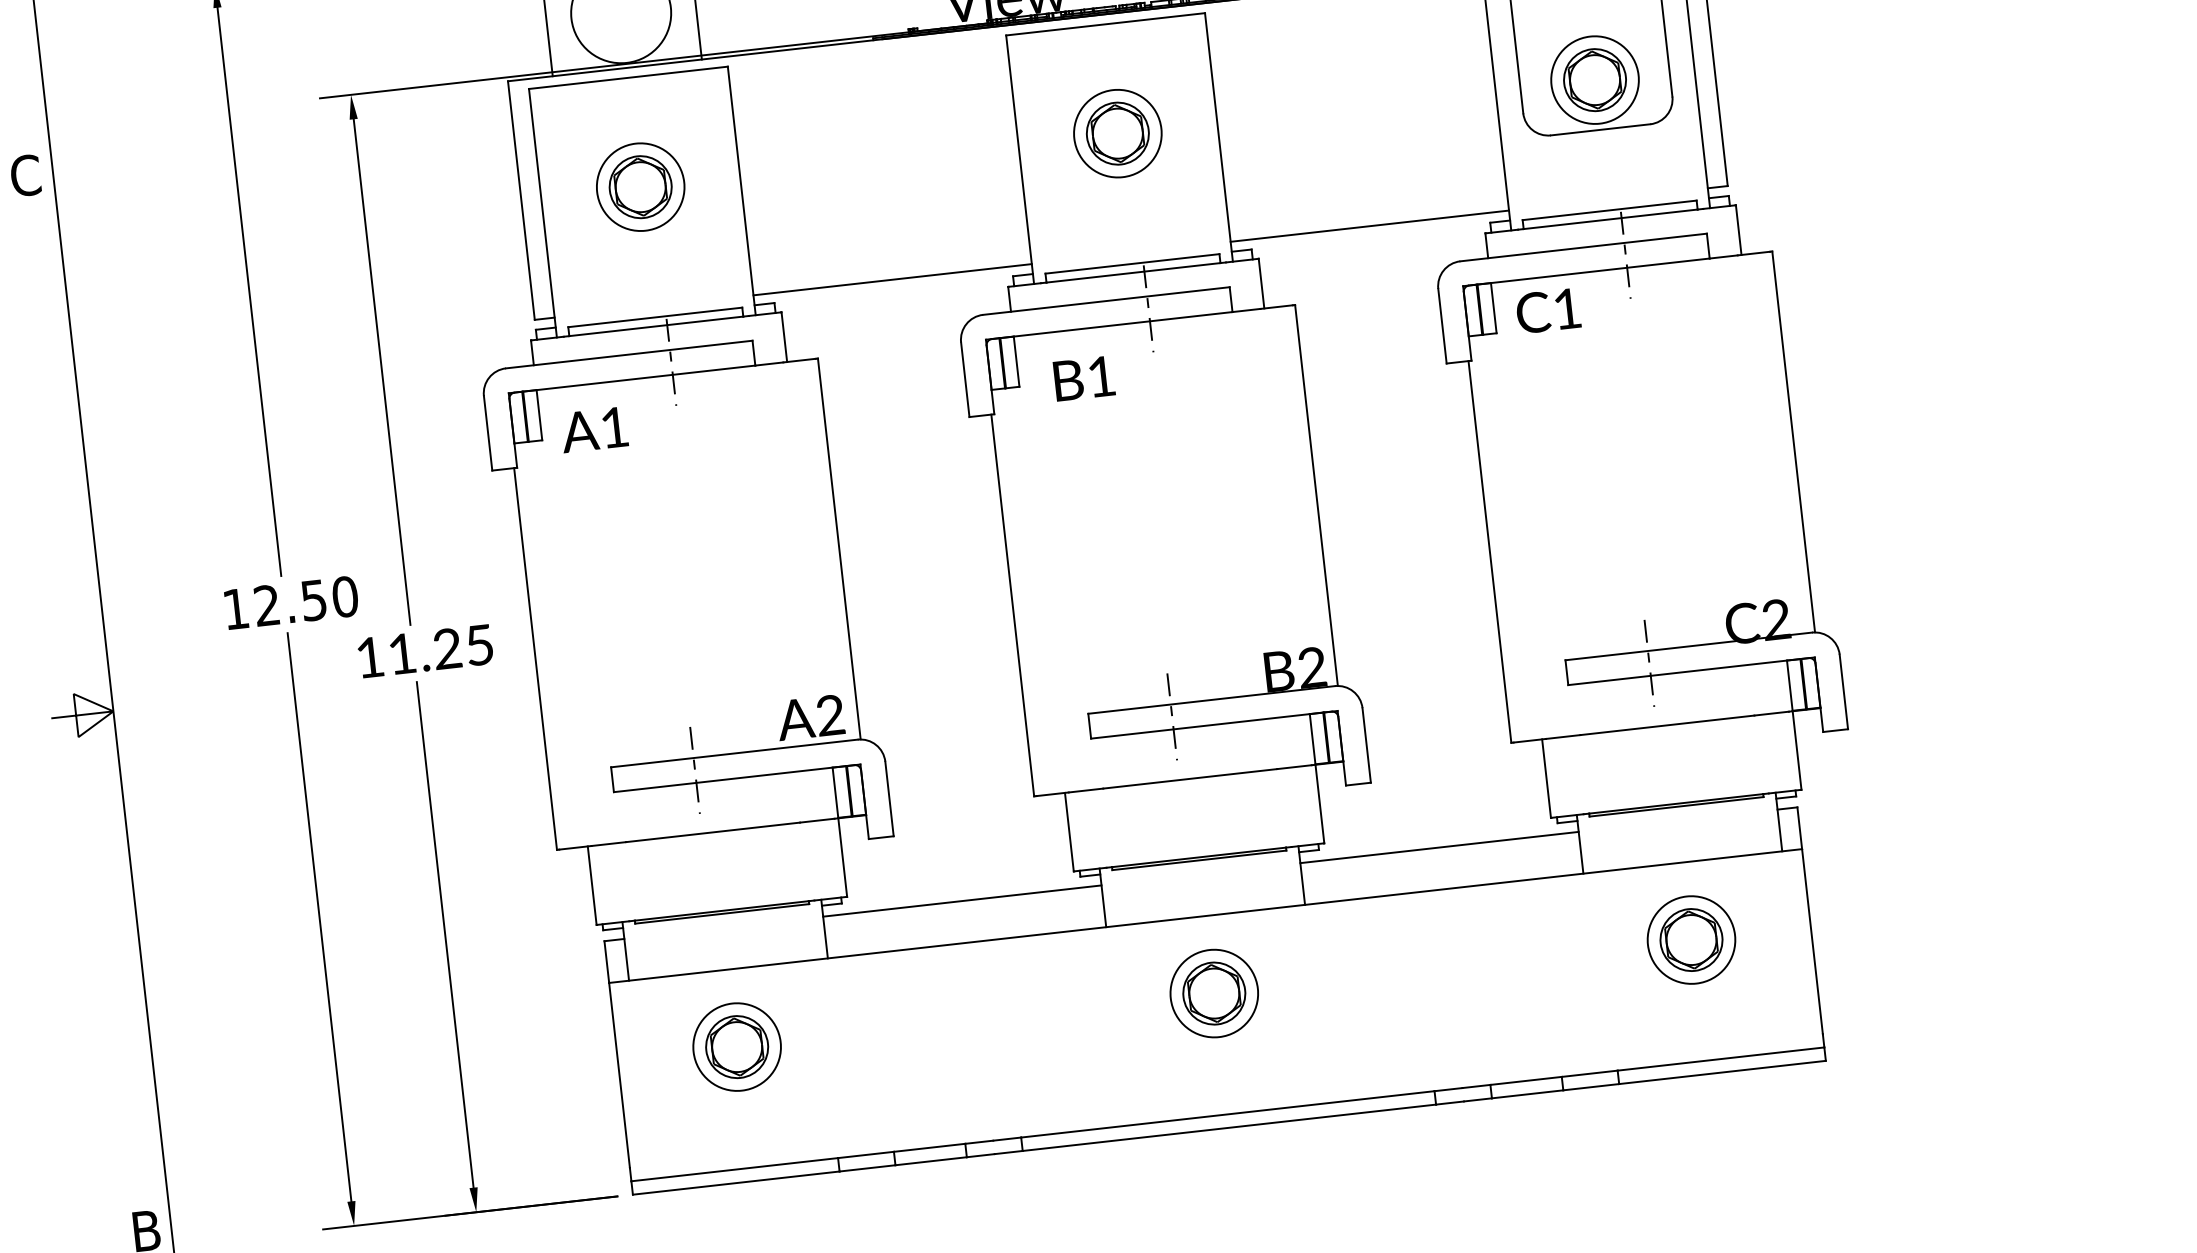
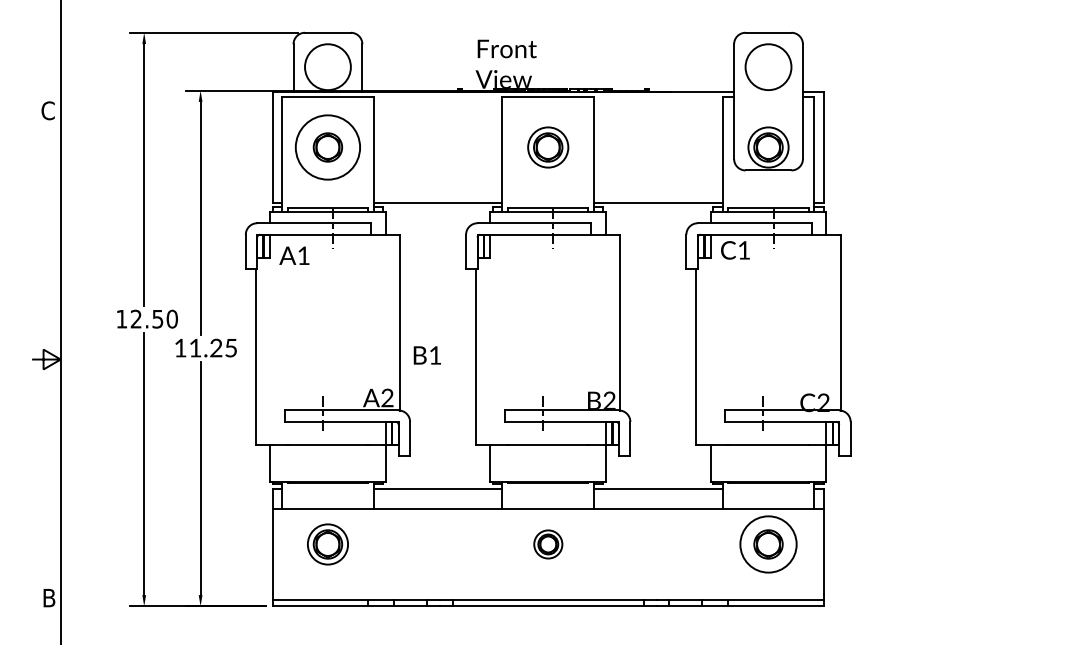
circle: (639, 187) -> (327, 147), size x1.6
text: (1082, 378) -> (426, 355), moved
circle: (1691, 940) -> (768, 544), size x1.4
part: (1214, 993) -> (548, 544), size x0.7

